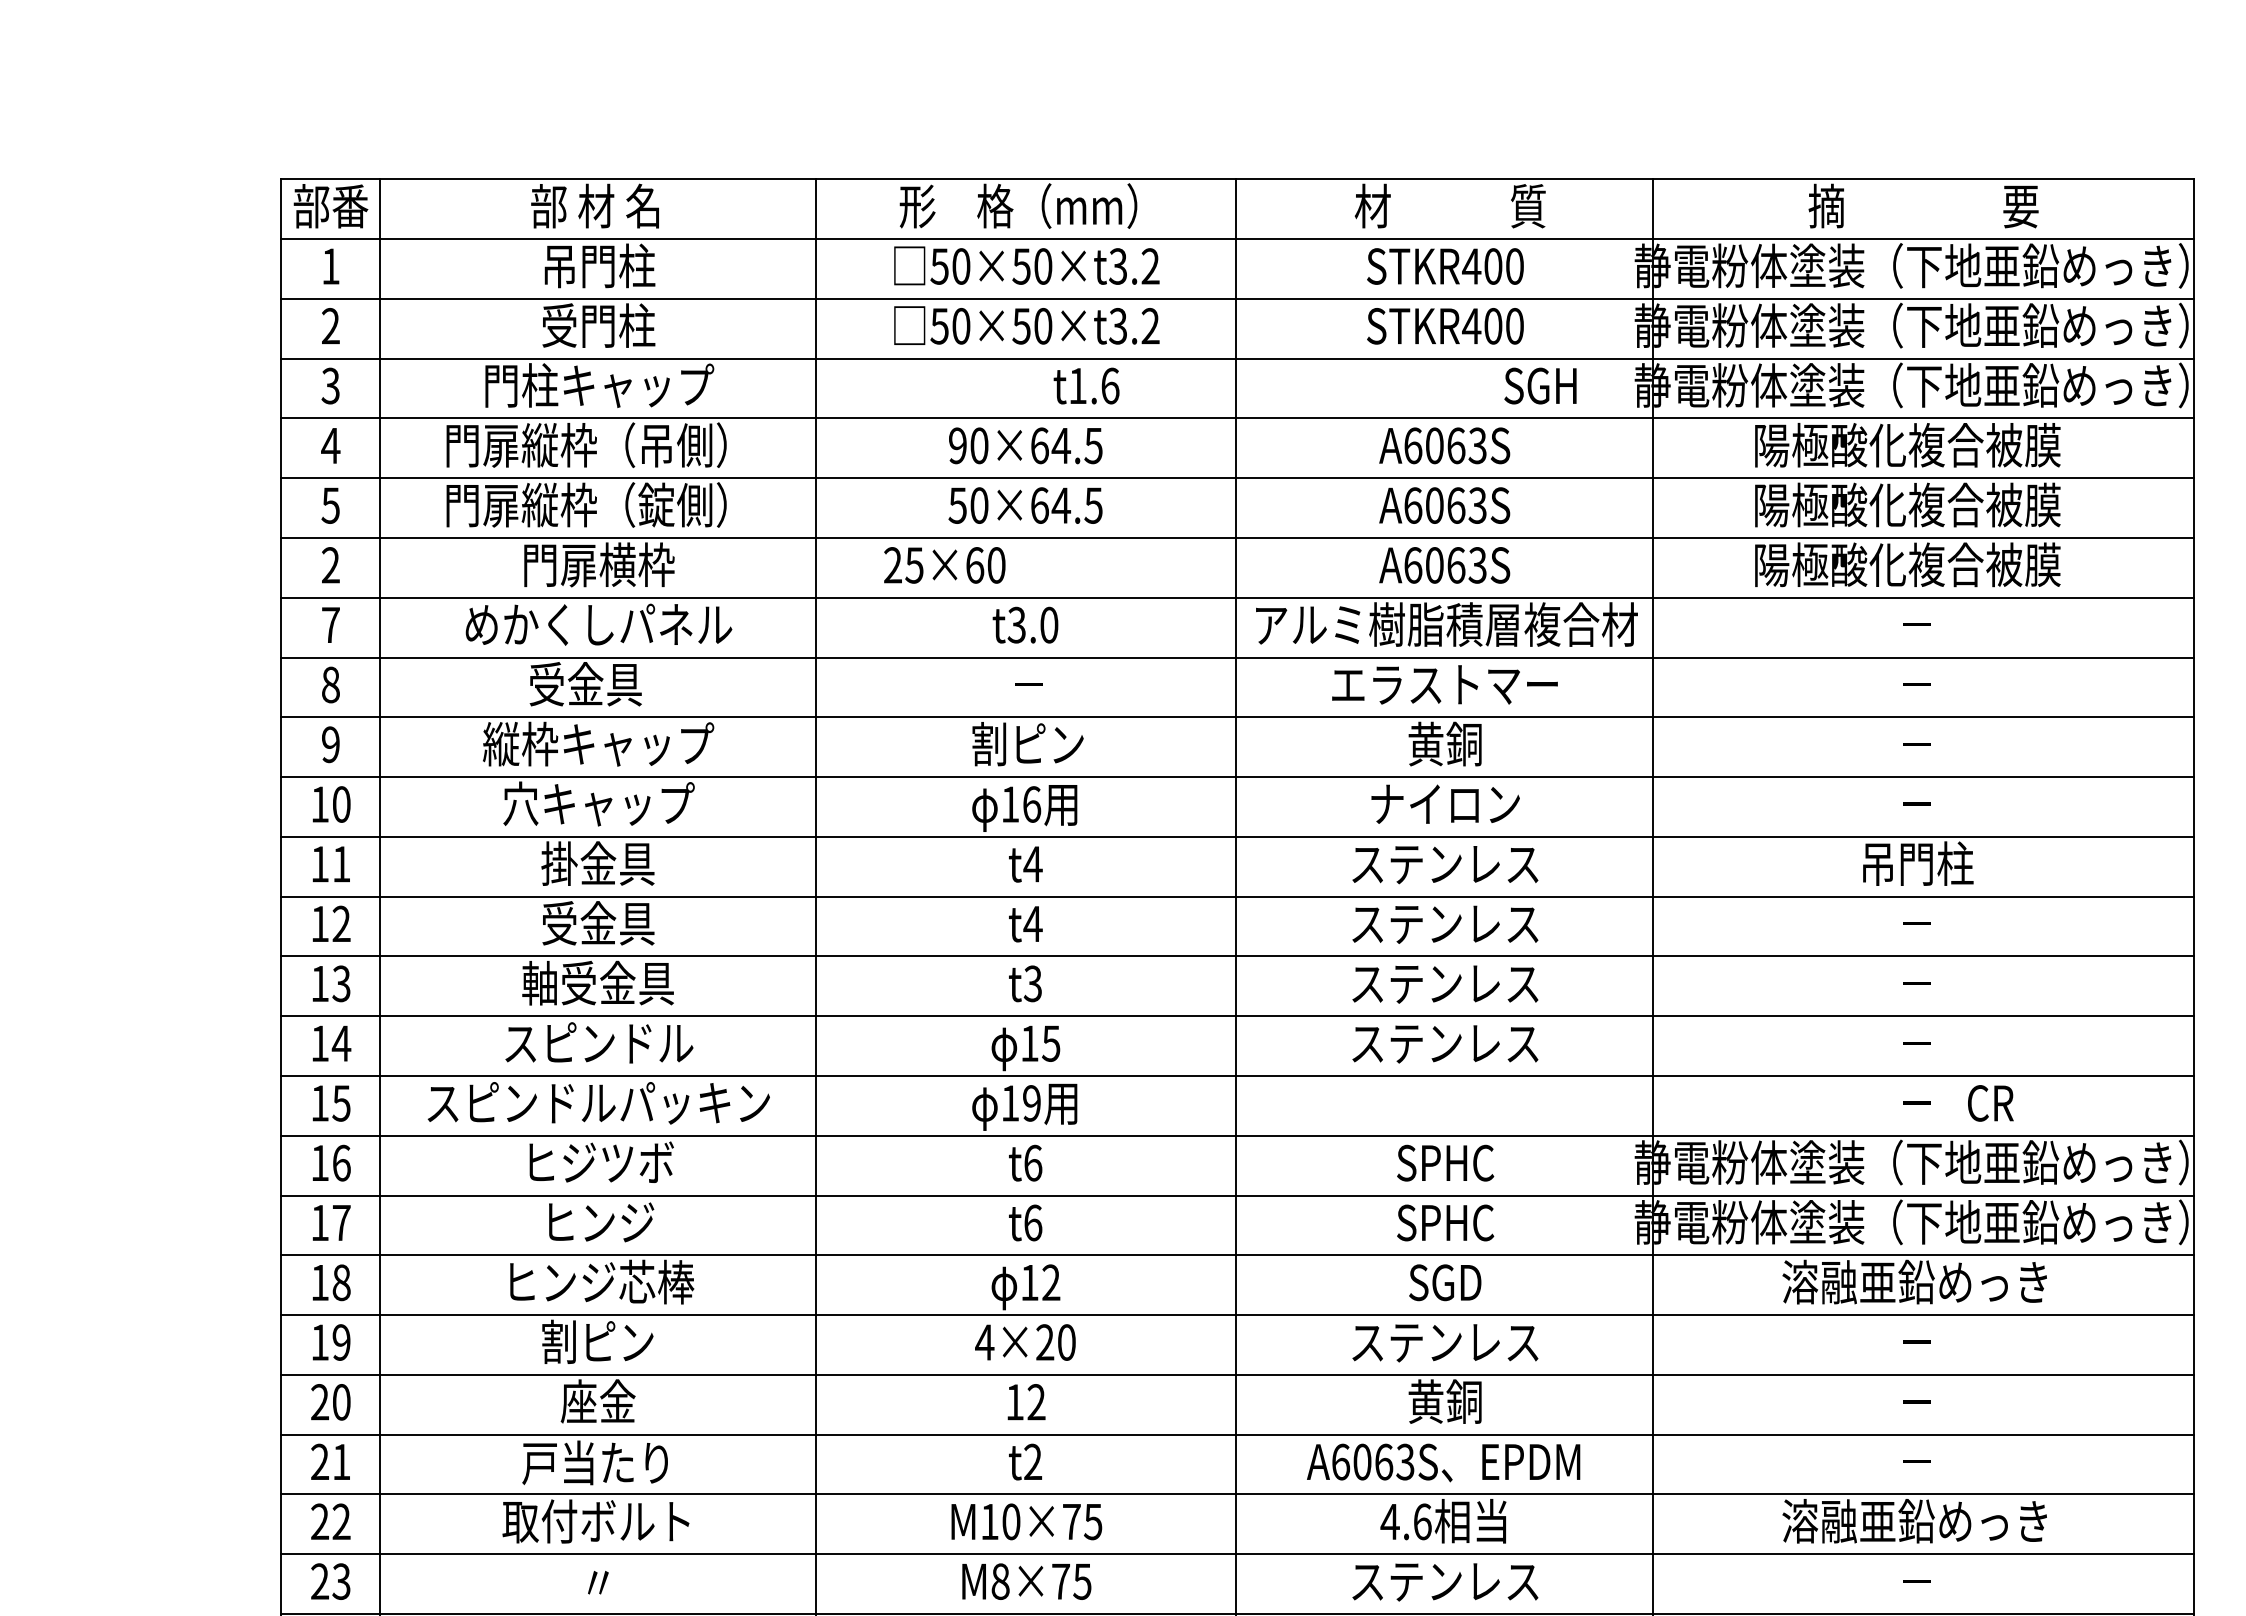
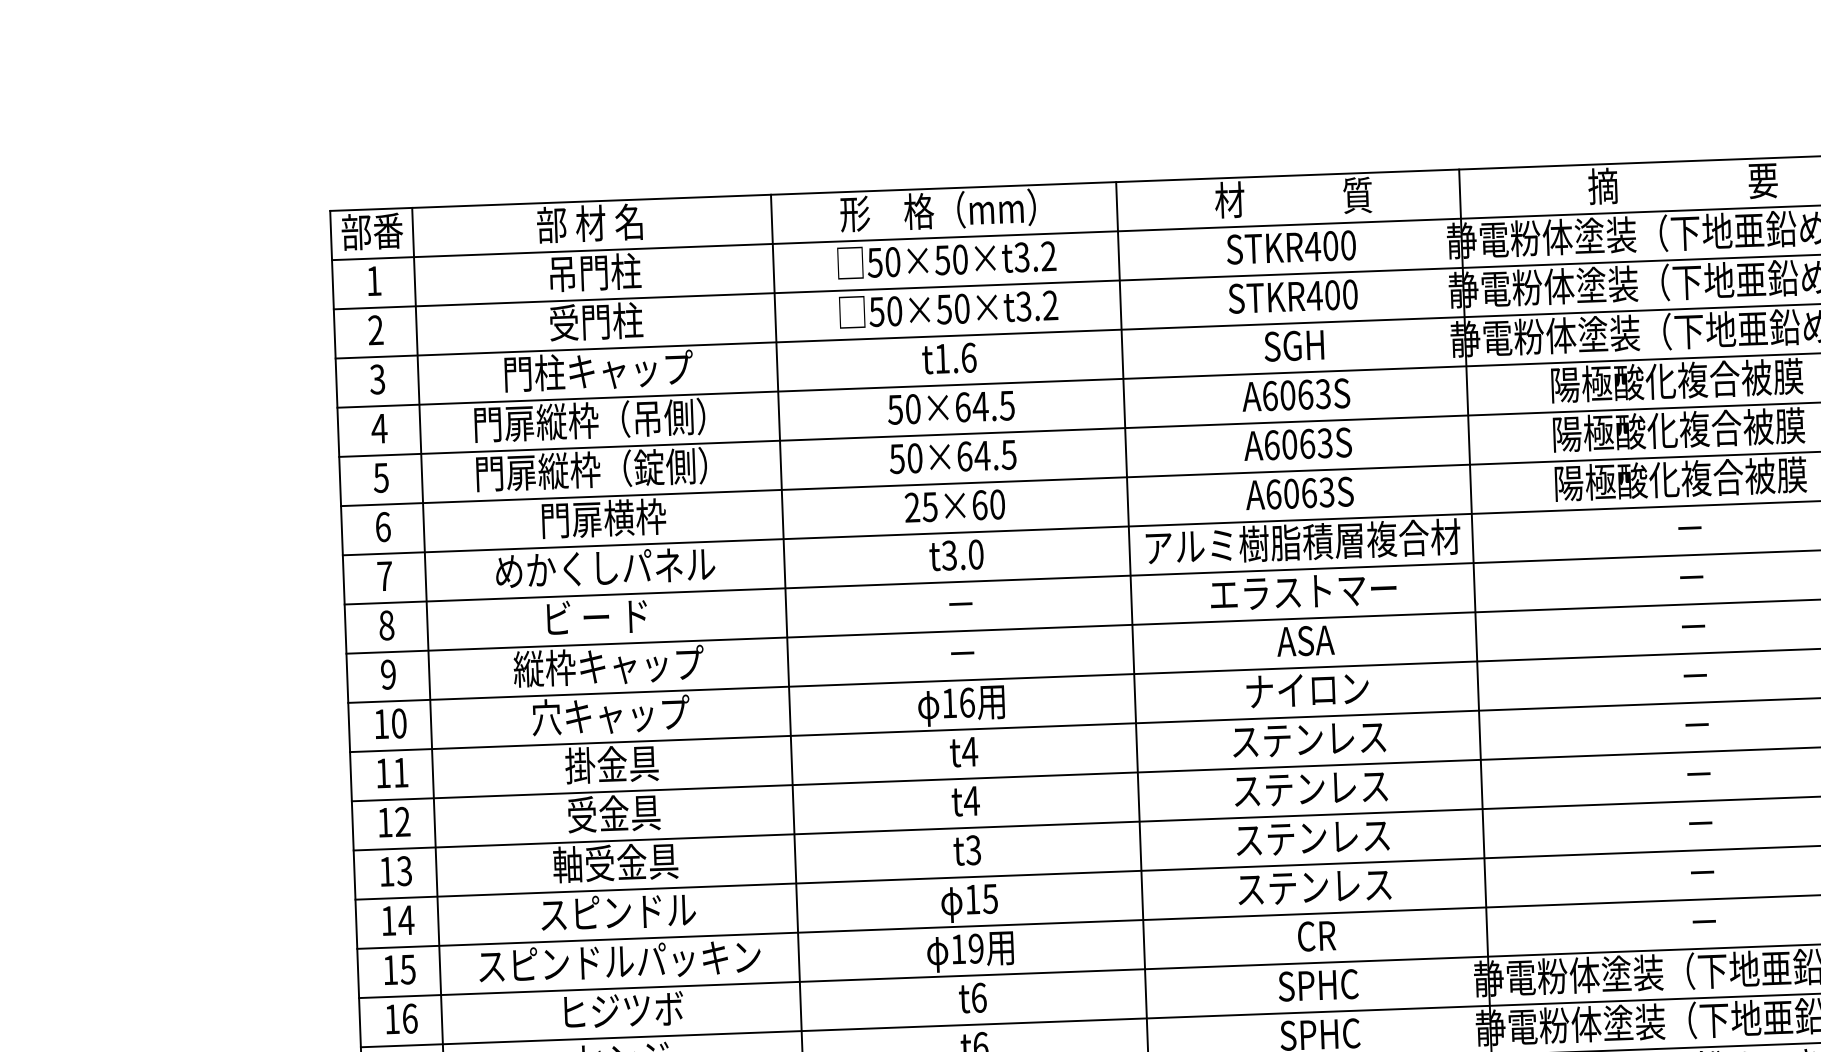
text: (1086, 385) -> (949, 358), moved
text: (1540, 385) -> (1294, 345), moved
text: (957, 445) -> (895, 409), 90×64.5 -> 50×64.5
text: (331, 565) -> (383, 527), 2 -> 6
text: (944, 565) -> (954, 506), moved
text: (586, 684) -> (597, 617), 受金具 -> ビ ー ド
text: (1444, 743) -> (1304, 640), 黄銅 -> ASA
text: (1027, 744) -> (961, 653), 割ピン -> －
text: (1918, 863) -> (1698, 724), 吊門柱 -> －
text: (1990, 1103) -> (1316, 936), moved

